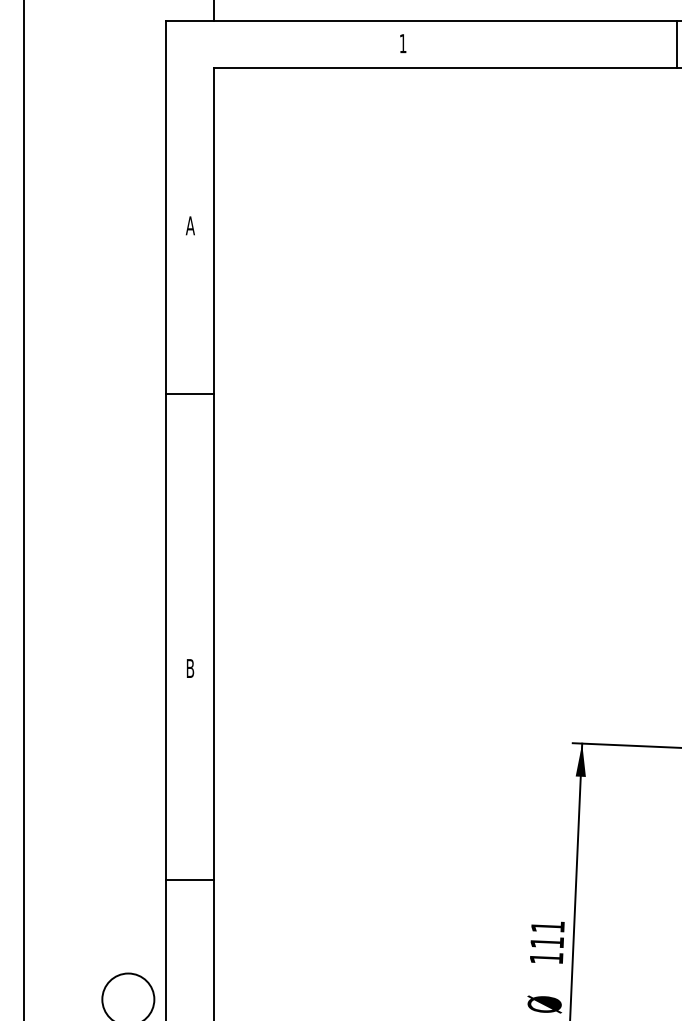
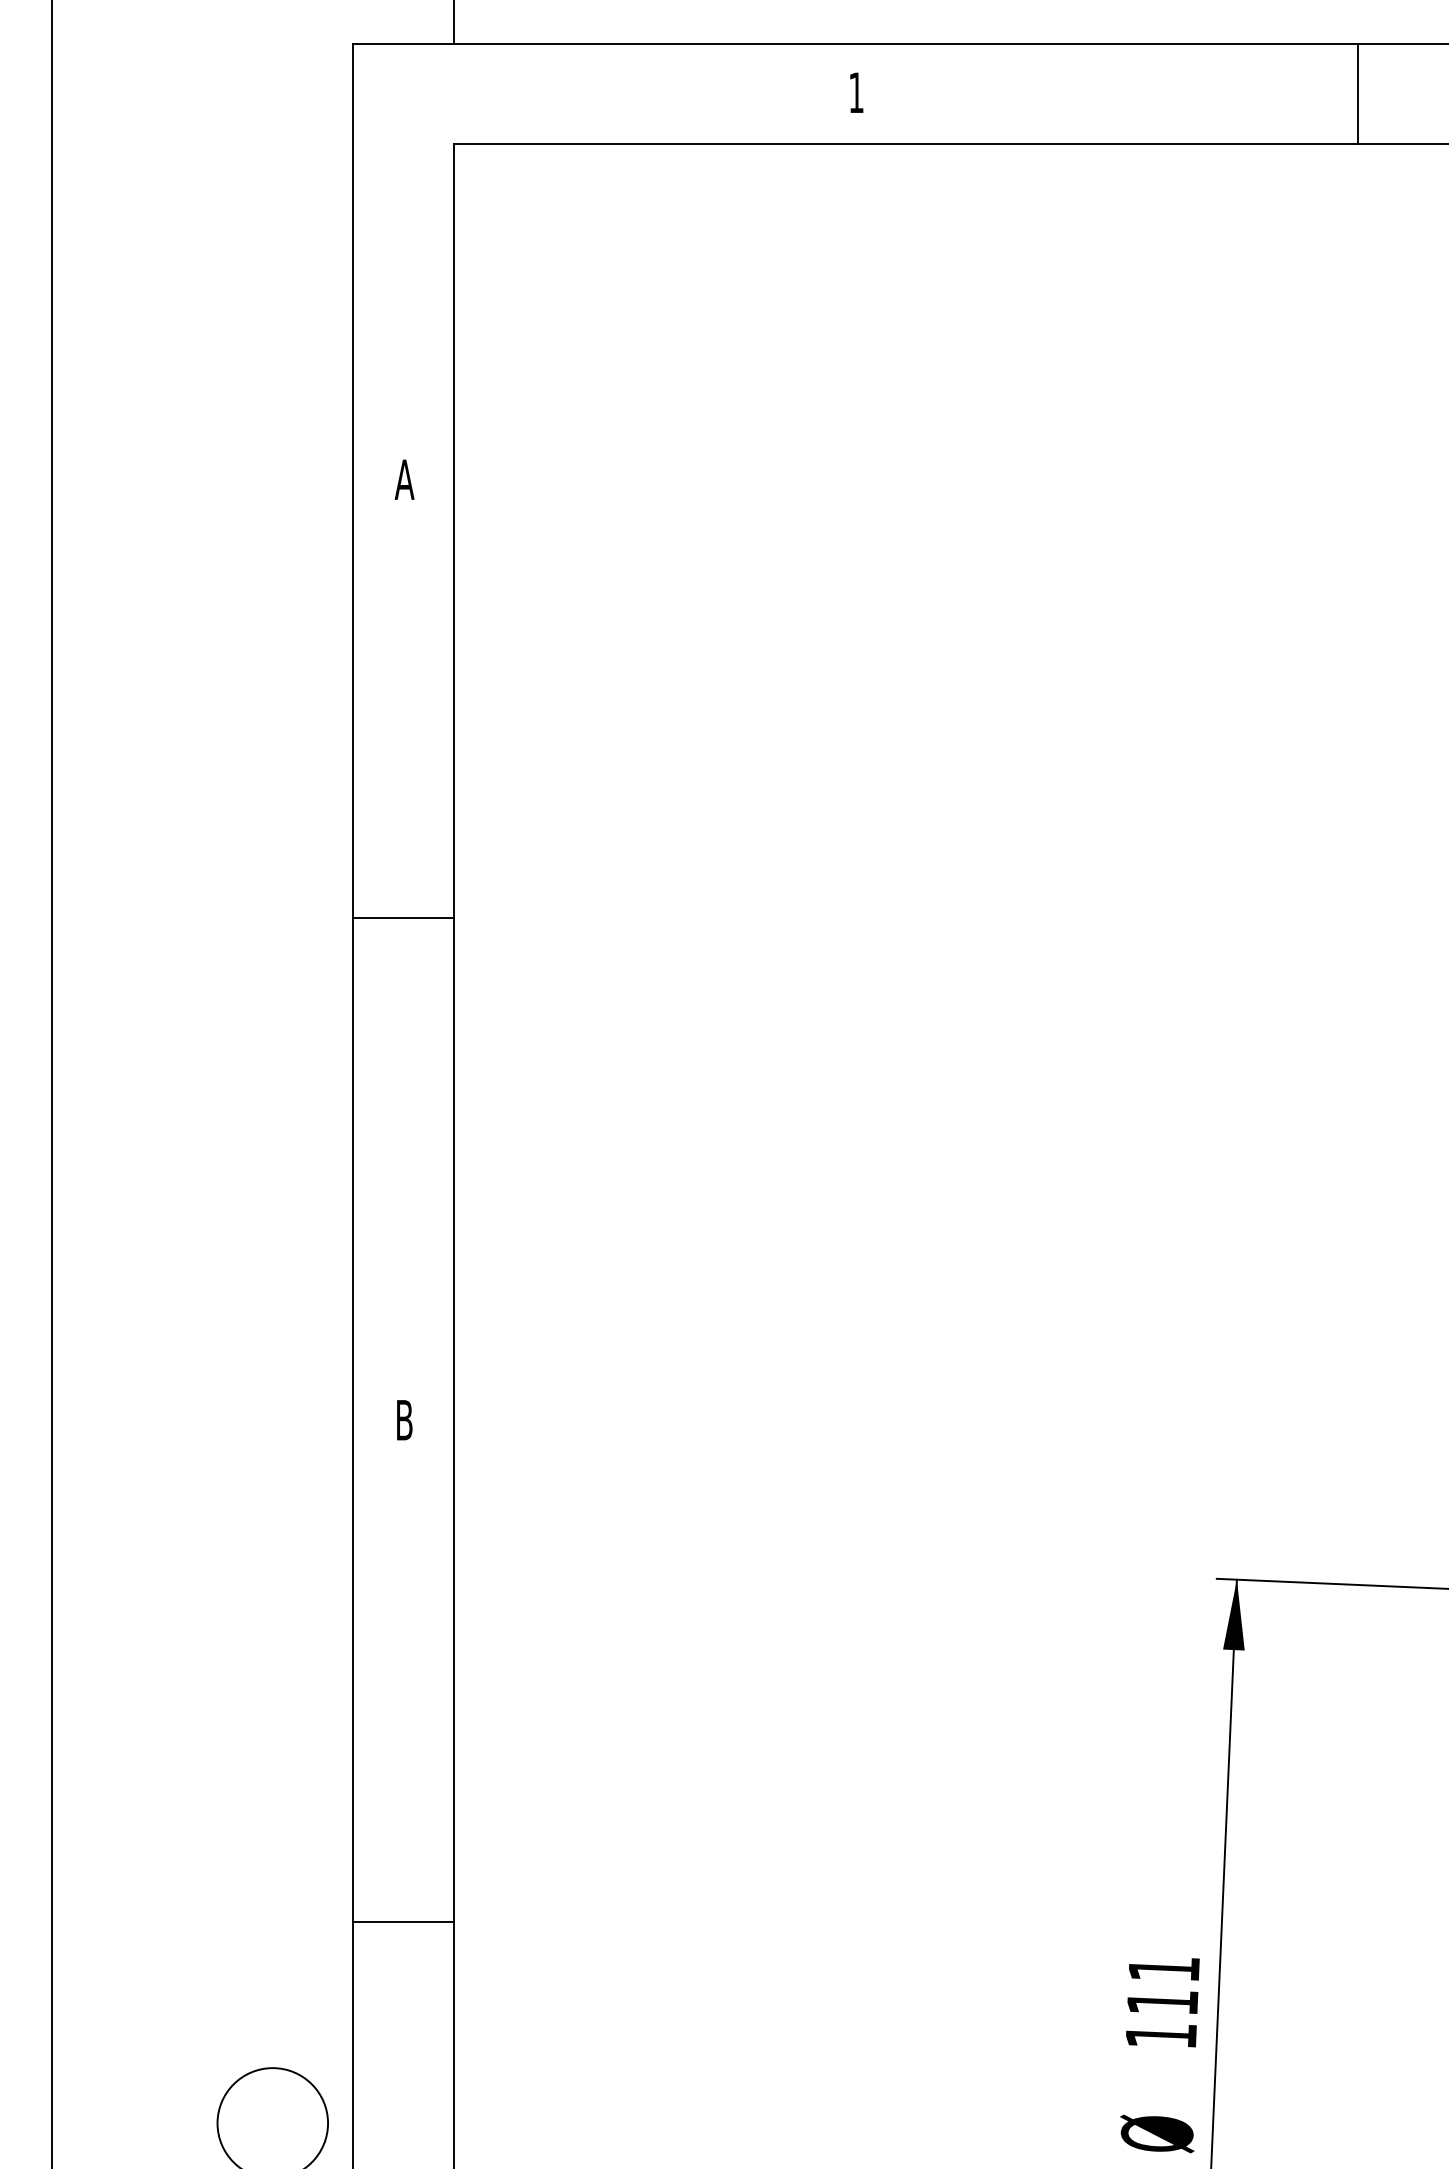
line: (677, 43) -> (1358, 92), moved
line: (189, 393) -> (402, 916), moved
line: (189, 879) -> (402, 1921), moved

